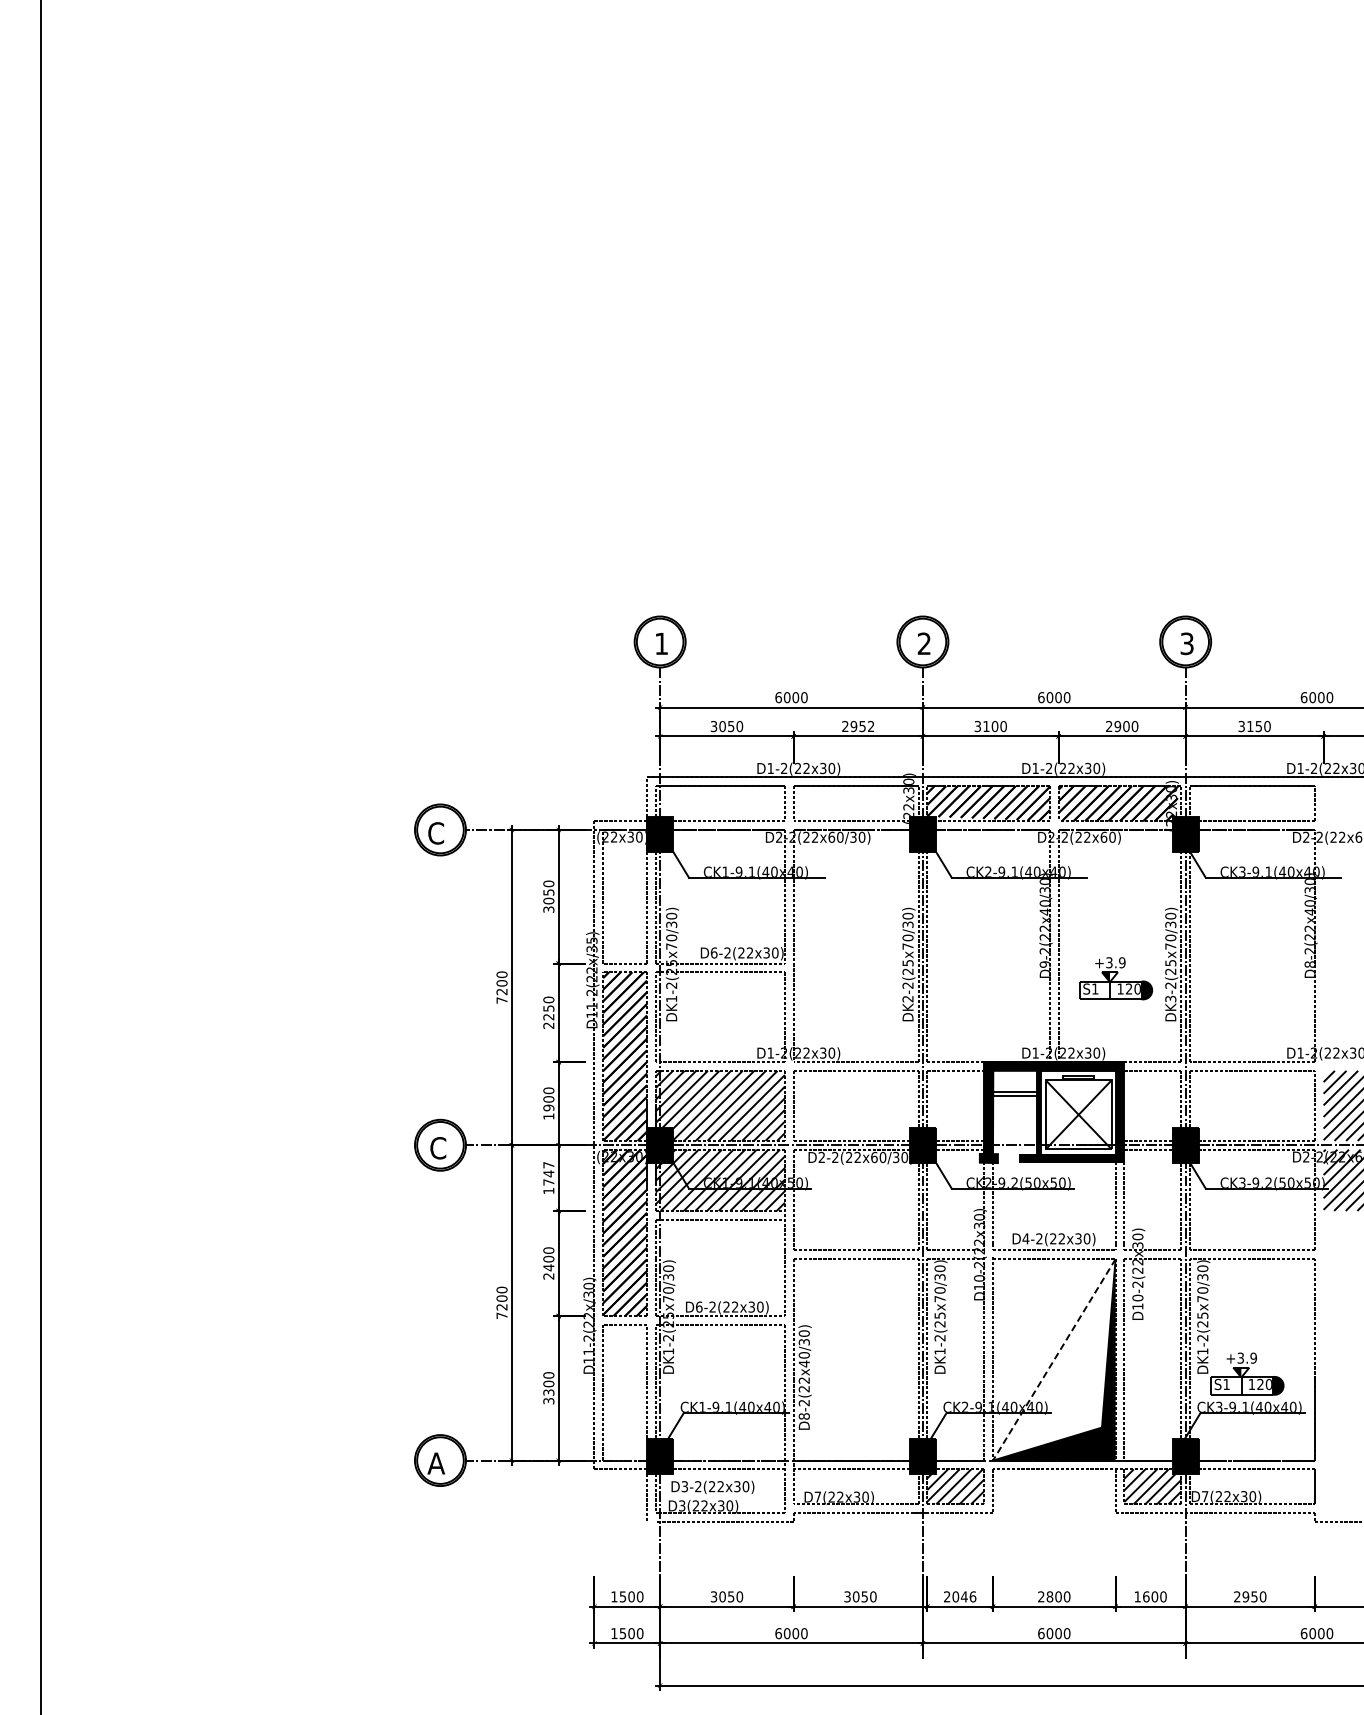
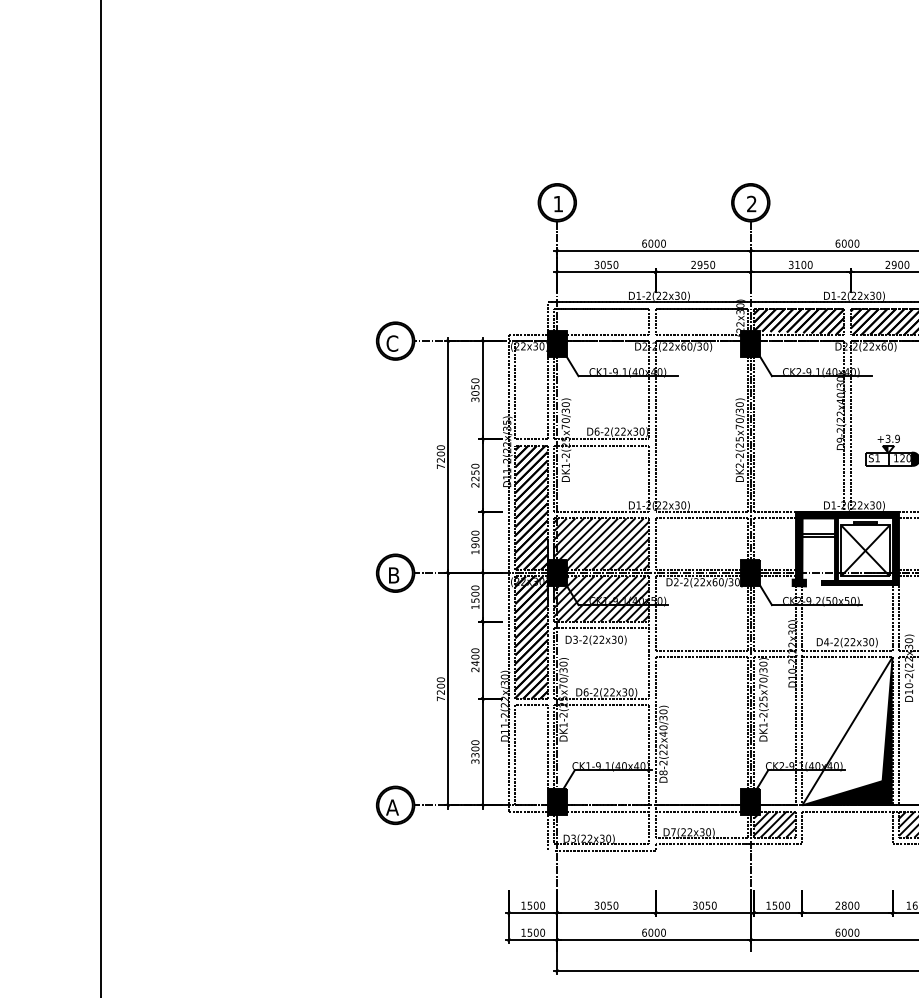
text: (870, 726) -> (712, 264), 2952 -> 2950
text: (438, 1148) -> (394, 575), C -> B
text: (548, 1173) -> (475, 594), 1747 -> 1500
line: (1054, 1359) -> (847, 730), dashed -> solid
text: (712, 1487) -> (595, 640), moved
text: (960, 1596) -> (778, 905), 2046 -> 1500

